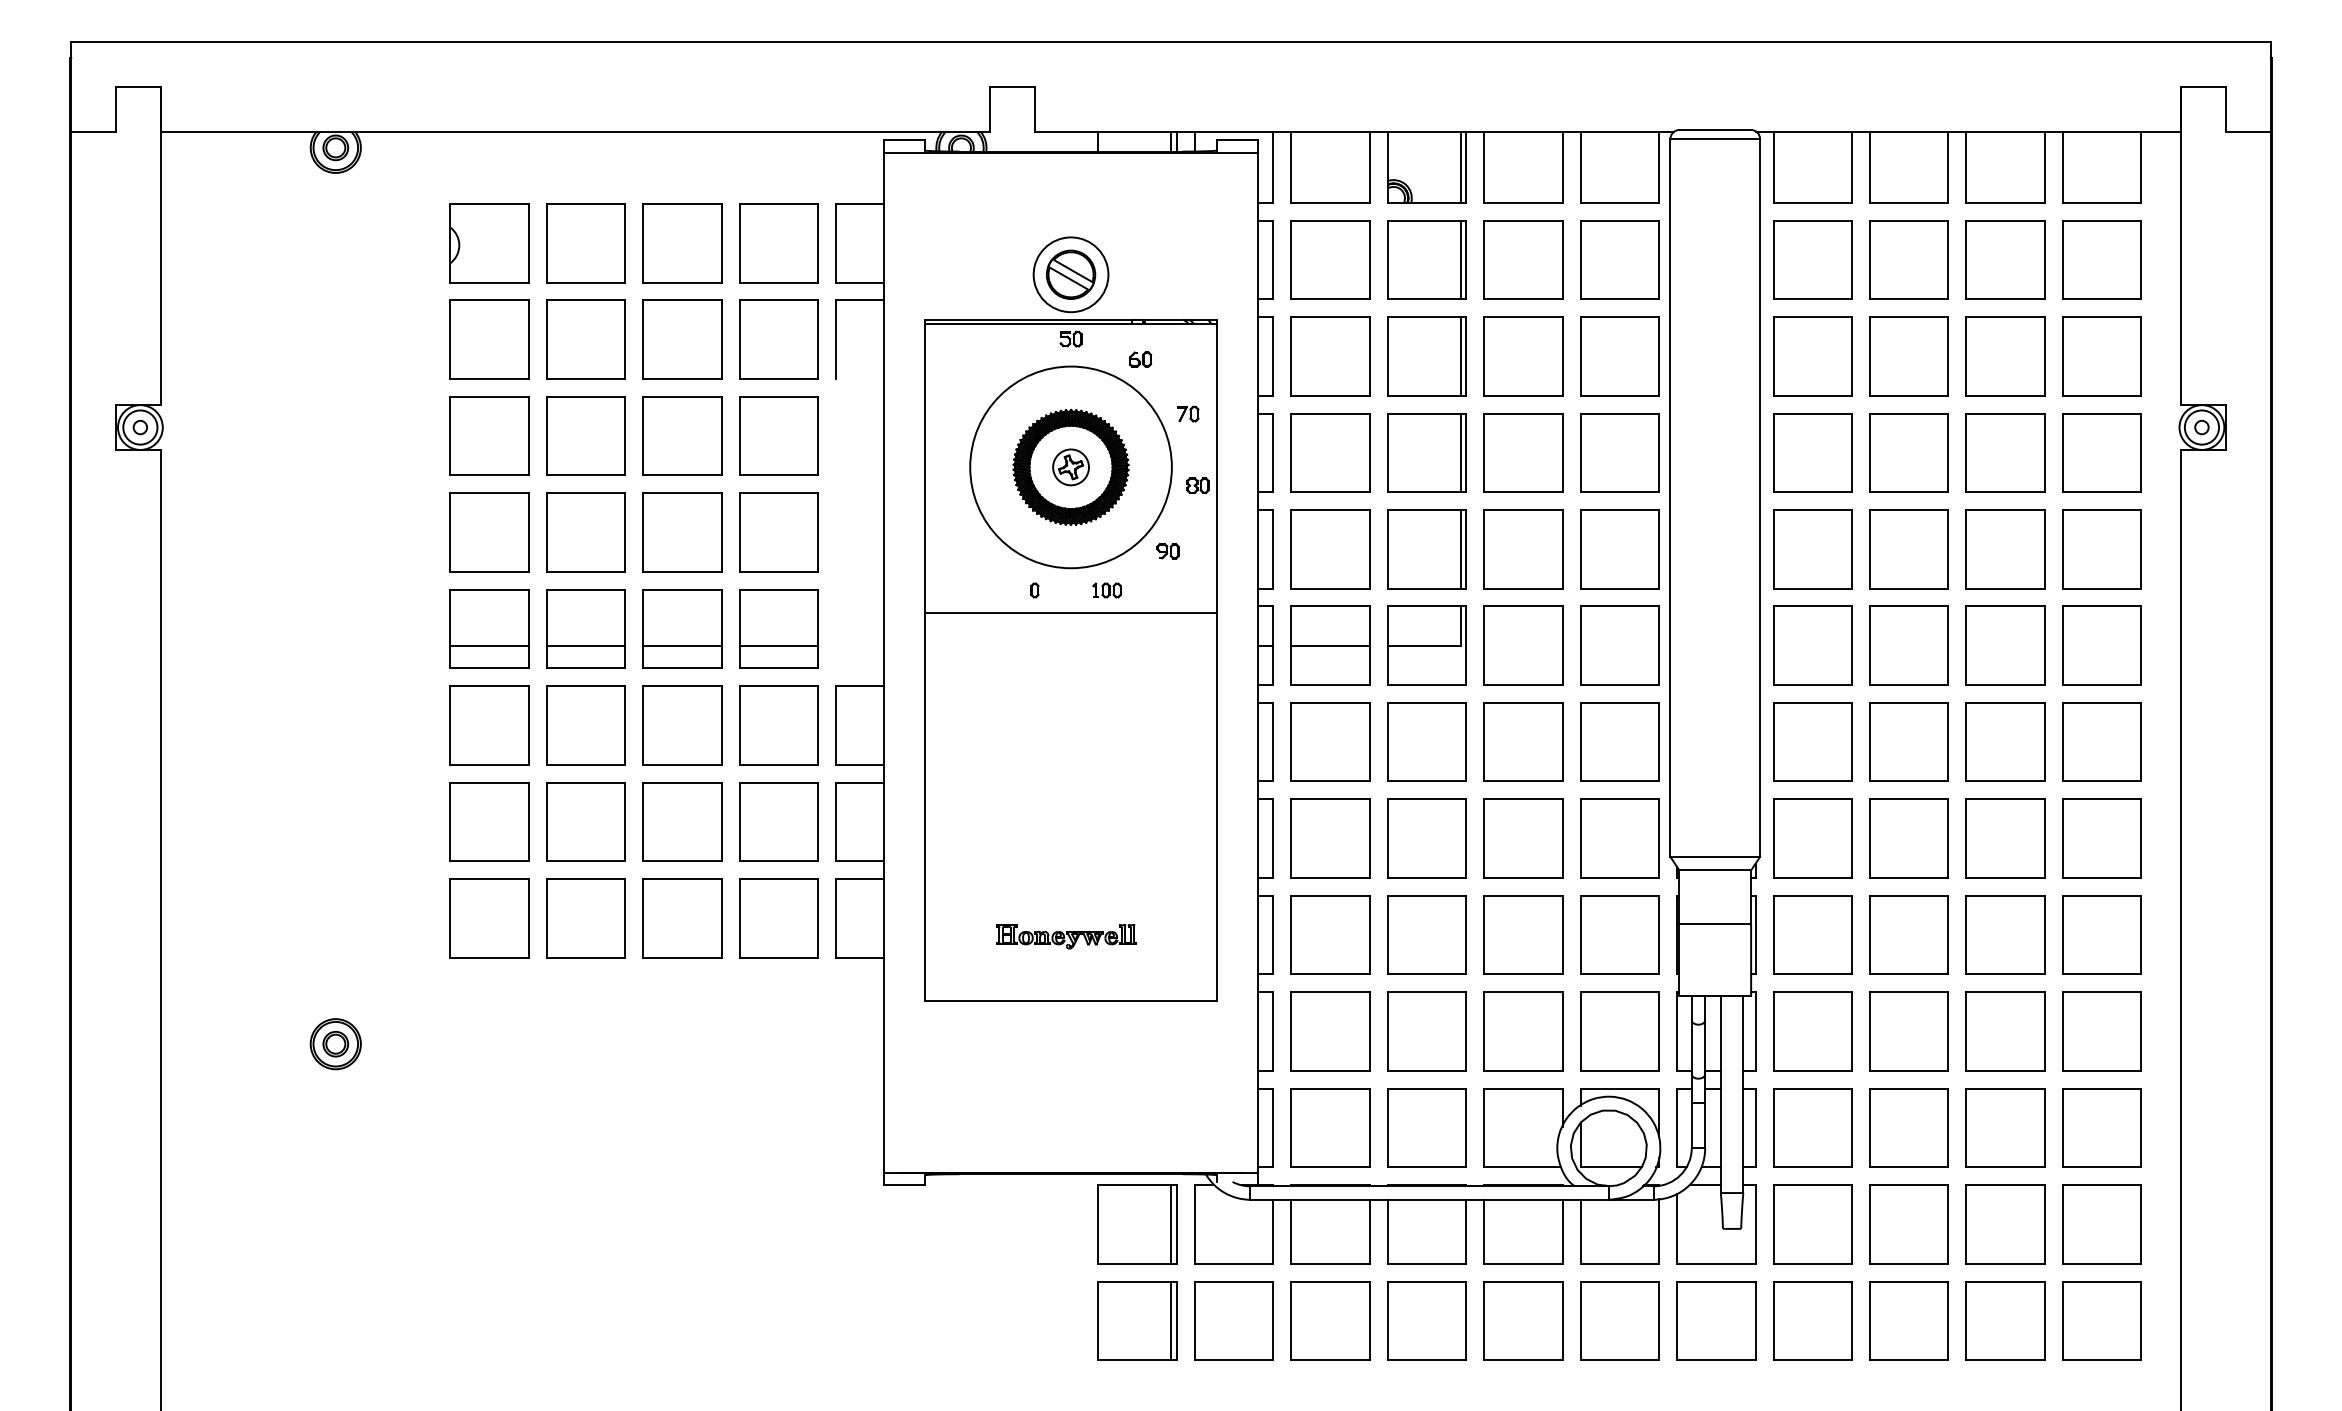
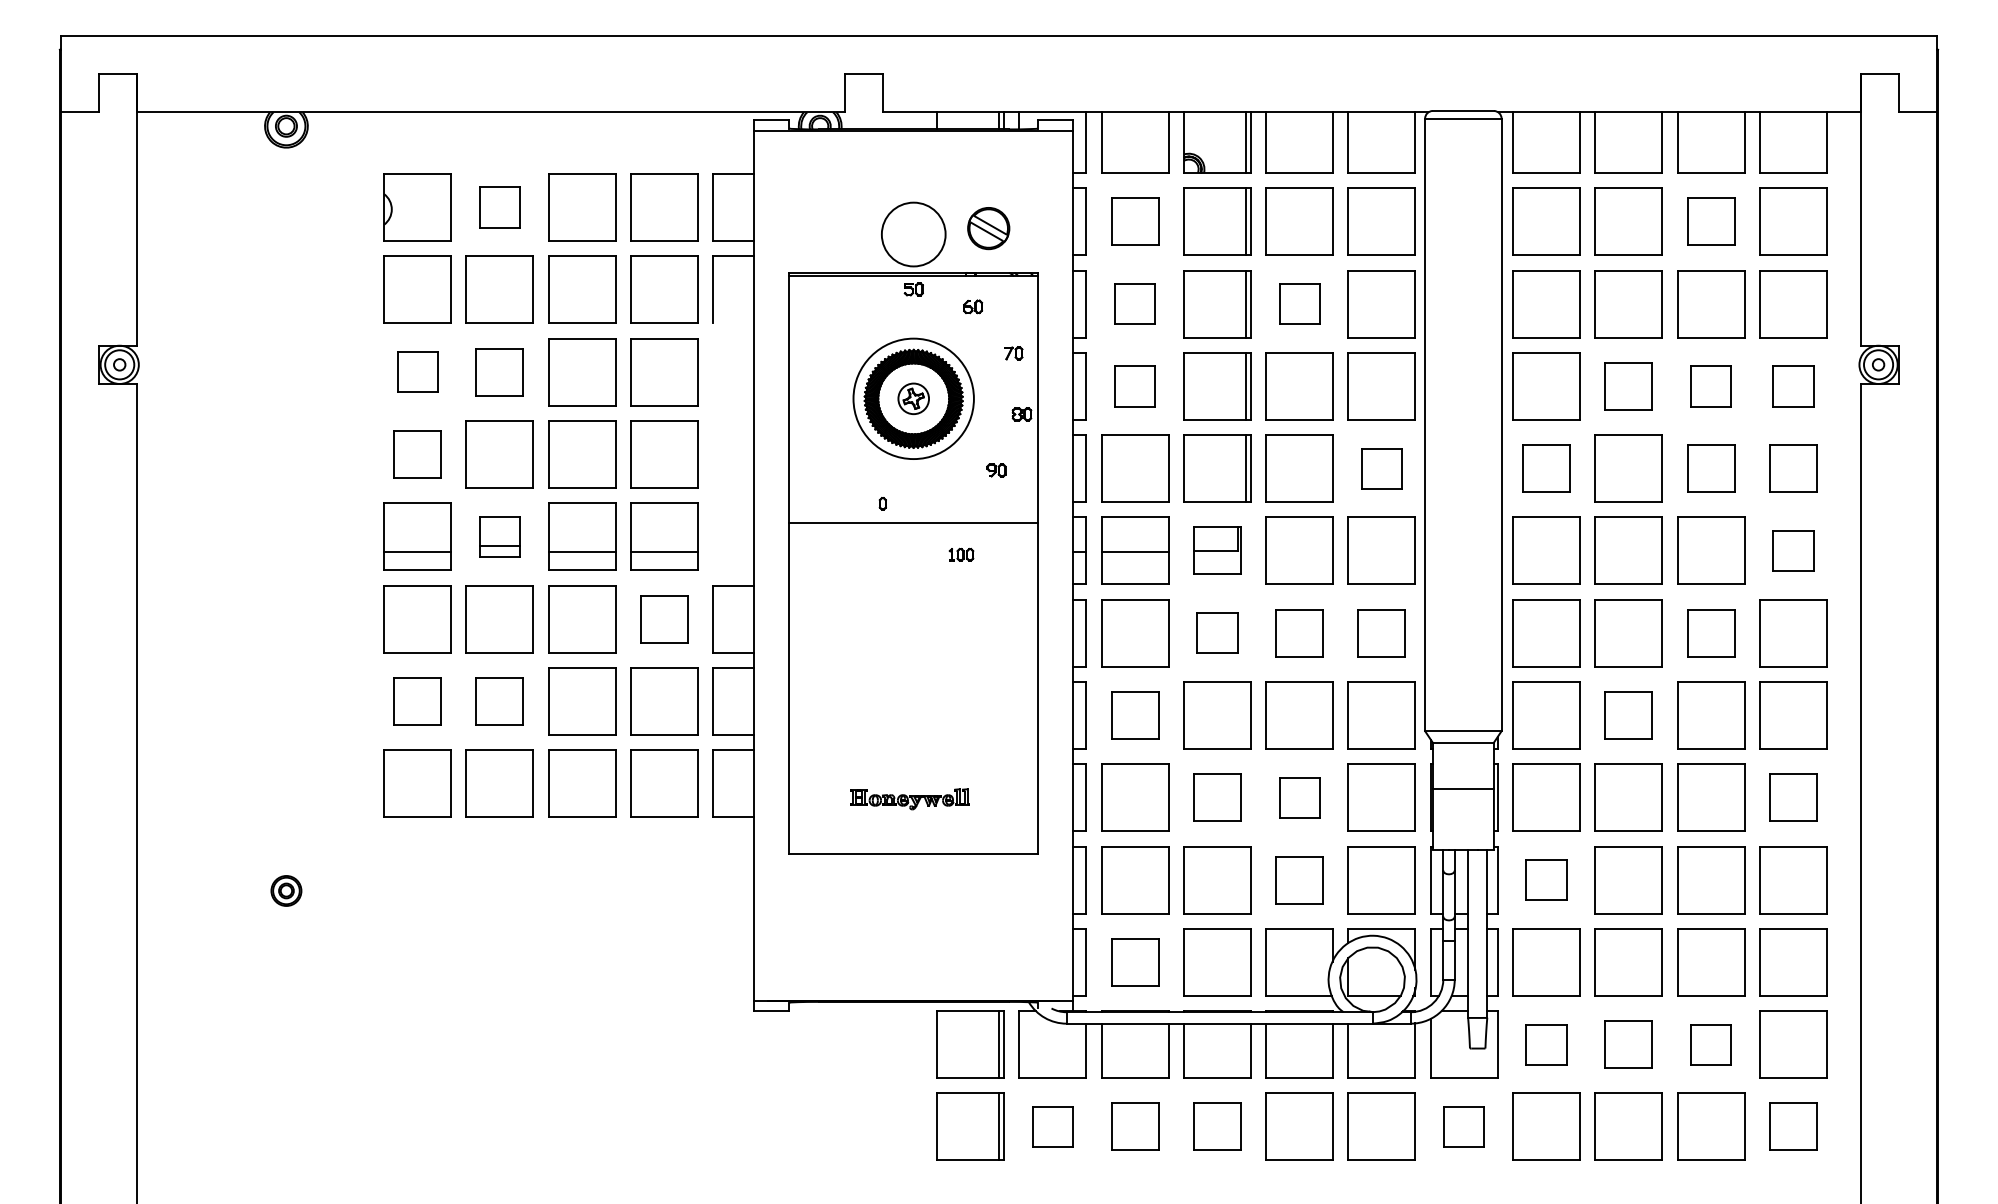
part: (585, 243) -> (499, 207), size x0.6
part: (1330, 259) -> (1135, 221), size x0.7
part: (2006, 259) -> (1711, 221), size x0.7
part: (1070, 274) -> (988, 228), moved
part: (1330, 356) -> (1135, 304), size x0.6
part: (1523, 356) -> (1299, 304), size x0.6
part: (489, 436) -> (417, 372), size x0.6
part: (585, 436) -> (499, 372), size x0.7
part: (1330, 452) -> (1135, 386), size x0.6
part: (1908, 452) -> (1628, 386), size x0.7
part: (2006, 452) -> (1711, 386), size x0.6
part: (2102, 452) -> (1793, 386), size x0.6
circle: (1070, 466) -> (913, 398), size x0.7
part: (489, 532) -> (417, 454), size x0.7
part: (1619, 549) -> (1381, 468), size x0.6
part: (1812, 549) -> (1546, 468), size x0.7
part: (2006, 549) -> (1711, 468), size x0.7
part: (2102, 549) -> (1793, 468), size x0.7
part: (1107, 590) -> (961, 554), moved
part: (585, 628) -> (499, 536), size x0.6
part: (1427, 645) -> (1217, 550), size x0.7
part: (2102, 645) -> (1793, 550), size x0.6
part: (778, 726) -> (664, 619), size x0.7
part: (1427, 742) -> (1217, 633), size x0.6
part: (1523, 742) -> (1299, 633), size x0.7
part: (1619, 742) -> (1381, 633), size x0.7
part: (2006, 742) -> (1711, 633), size x0.7
part: (489, 822) -> (417, 701), size x0.7
part: (585, 822) -> (499, 701), size x0.7
part: (1330, 838) -> (1135, 715), size x0.7
part: (1908, 838) -> (1628, 715), size x0.7
part: (1427, 934) -> (1217, 797), size x0.7
part: (1523, 934) -> (1299, 797), size x0.6
part: (2102, 934) -> (1793, 797), size x0.7
part: (1523, 1031) -> (1299, 880), size x0.7
part: (1812, 1031) -> (1546, 880), size x0.6
part: (335, 1043) -> (286, 890), size x0.7
part: (1330, 1128) -> (1135, 962), size x0.7
part: (1812, 1224) -> (1546, 1044), size x0.6
part: (1908, 1224) -> (1628, 1044), size x0.7
part: (2006, 1224) -> (1711, 1044), size x0.6
part: (1233, 1320) -> (1052, 1126), size x0.6
part: (1330, 1320) -> (1135, 1126), size x0.7
part: (1427, 1320) -> (1217, 1126), size x0.7
part: (1716, 1320) -> (1464, 1126), size x0.6
part: (2102, 1320) -> (1793, 1126), size x0.7

